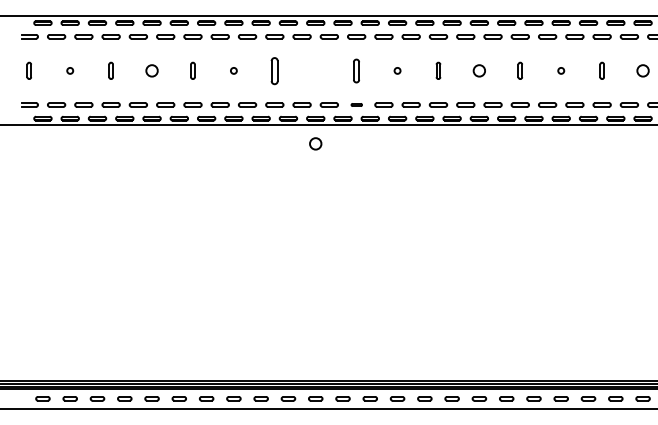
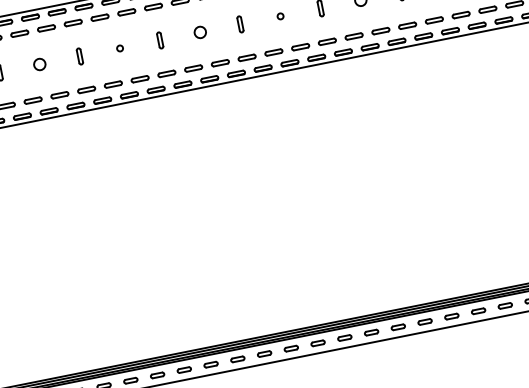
part: (274, 70) -> (159, 40), size x0.62
part: (356, 70) -> (240, 24), size x0.71
part: (356, 104) -> (246, 57), size x1.67
circle: (315, 143) -> (200, 32), moved

